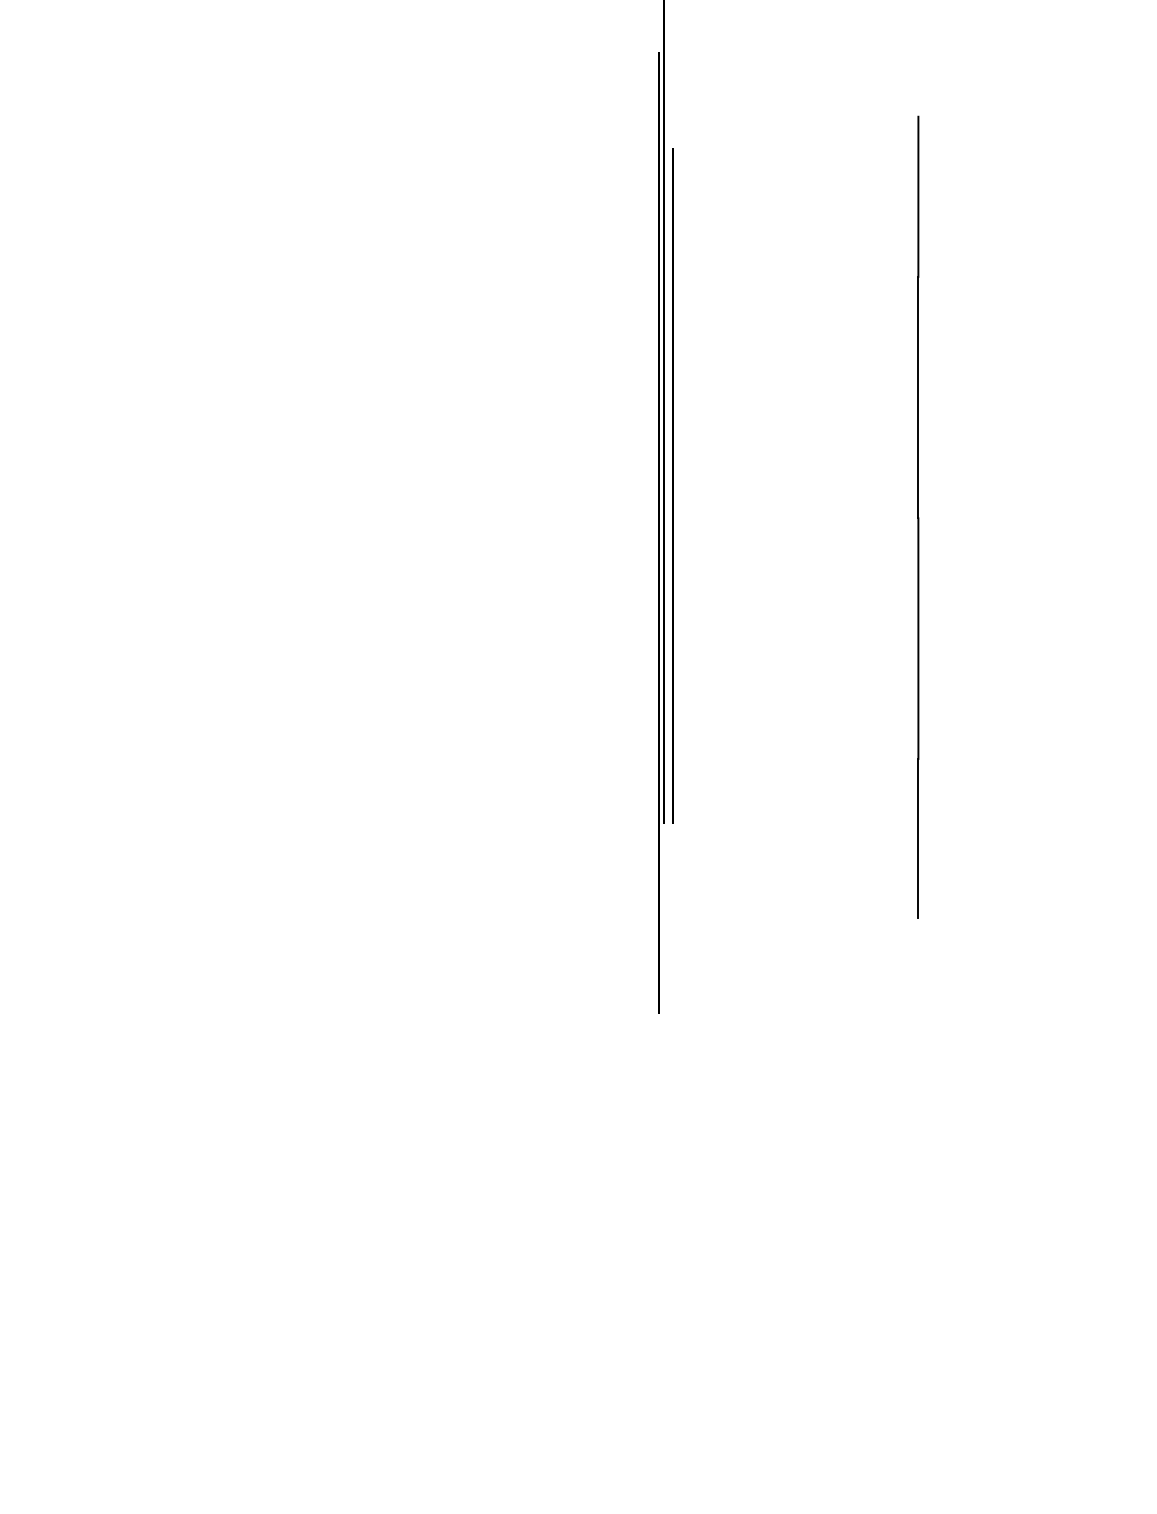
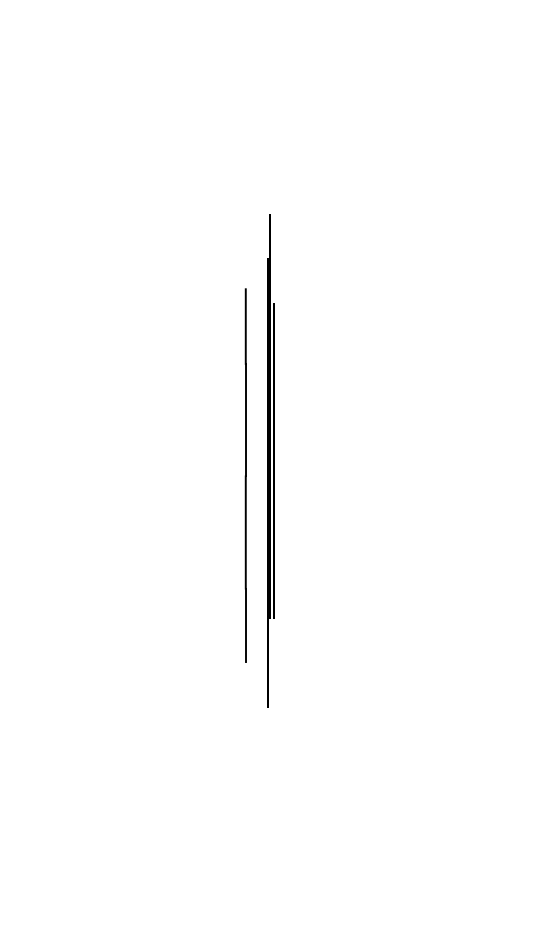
line: (917, 516) -> (245, 475), moved

